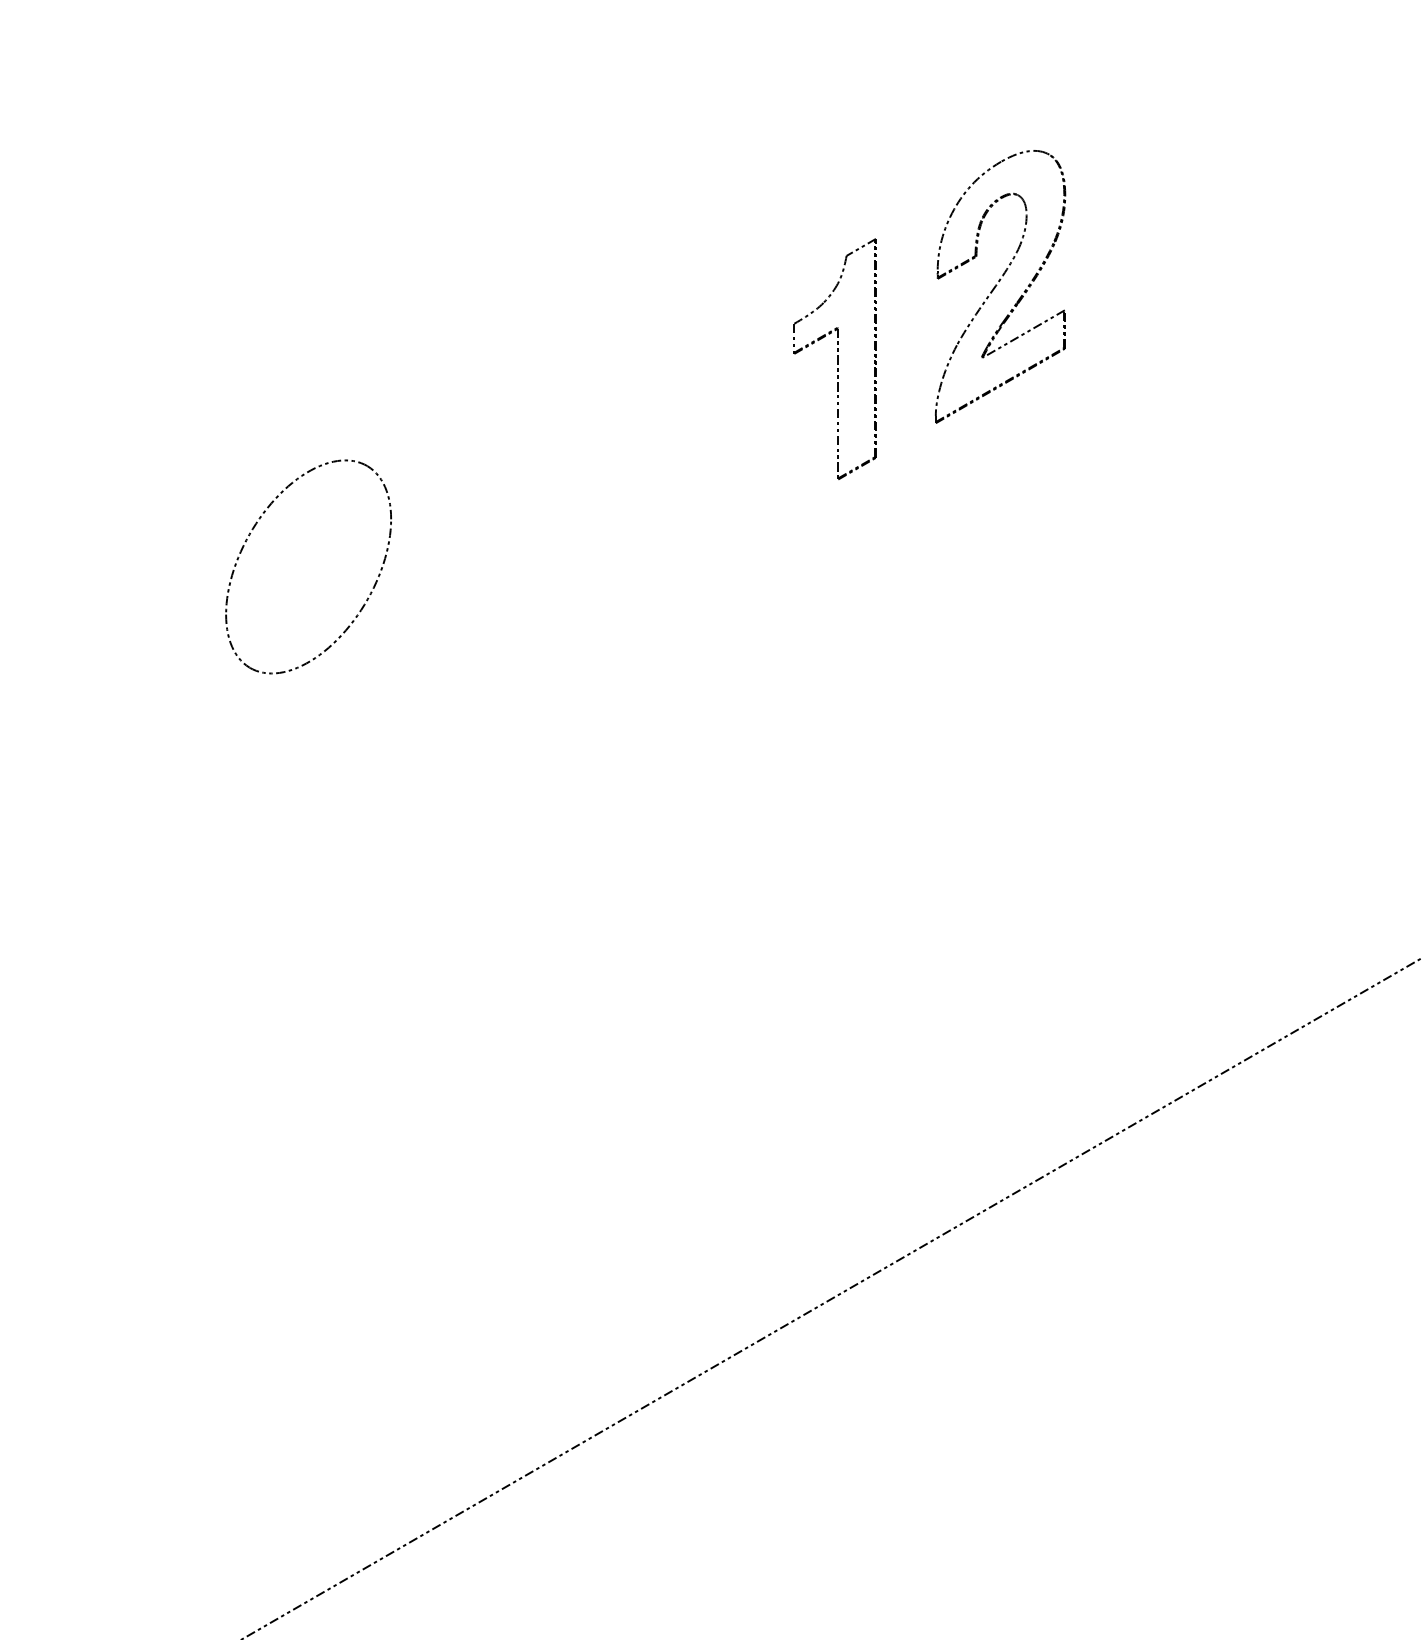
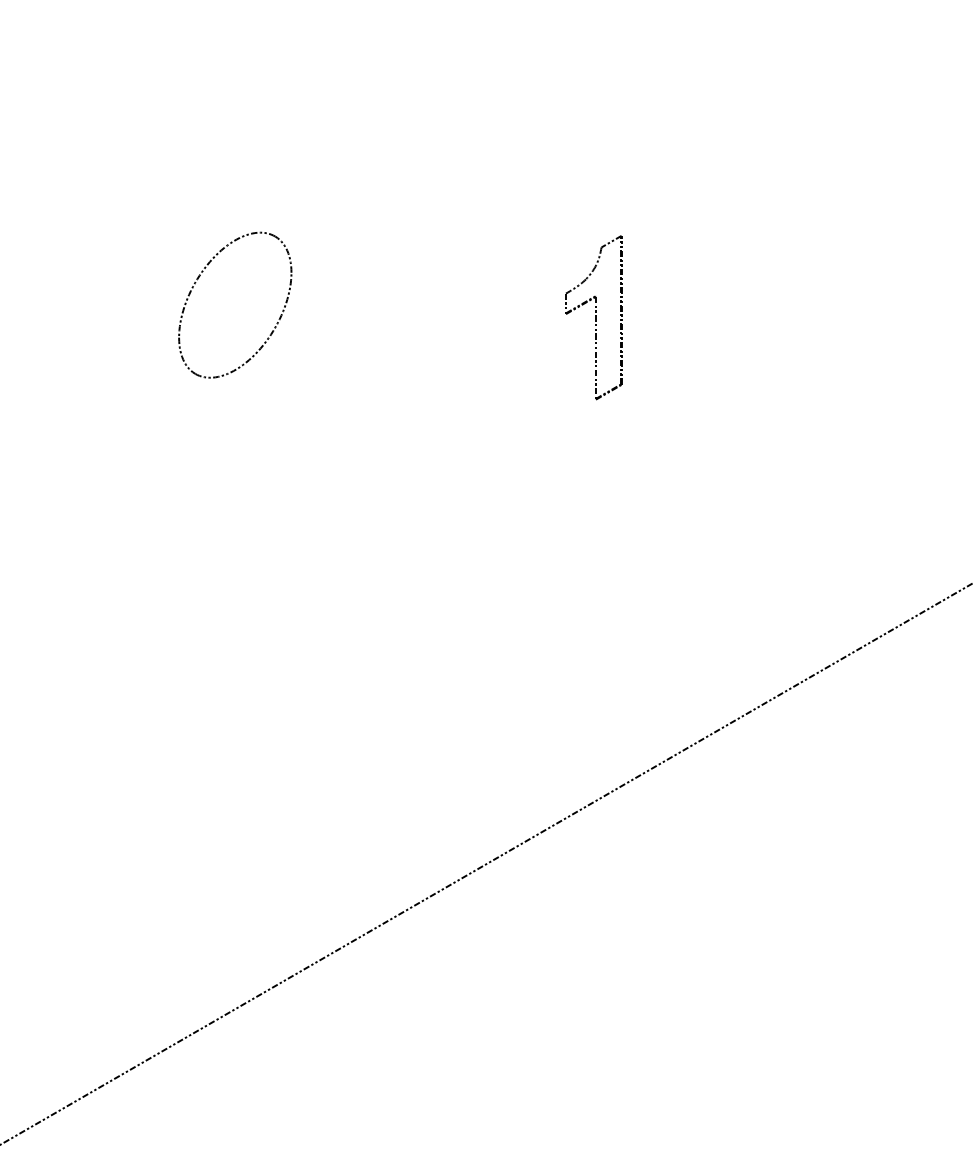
part: (1000, 286) -> (706, 114), removed
part: (834, 358) -> (593, 317), moved

